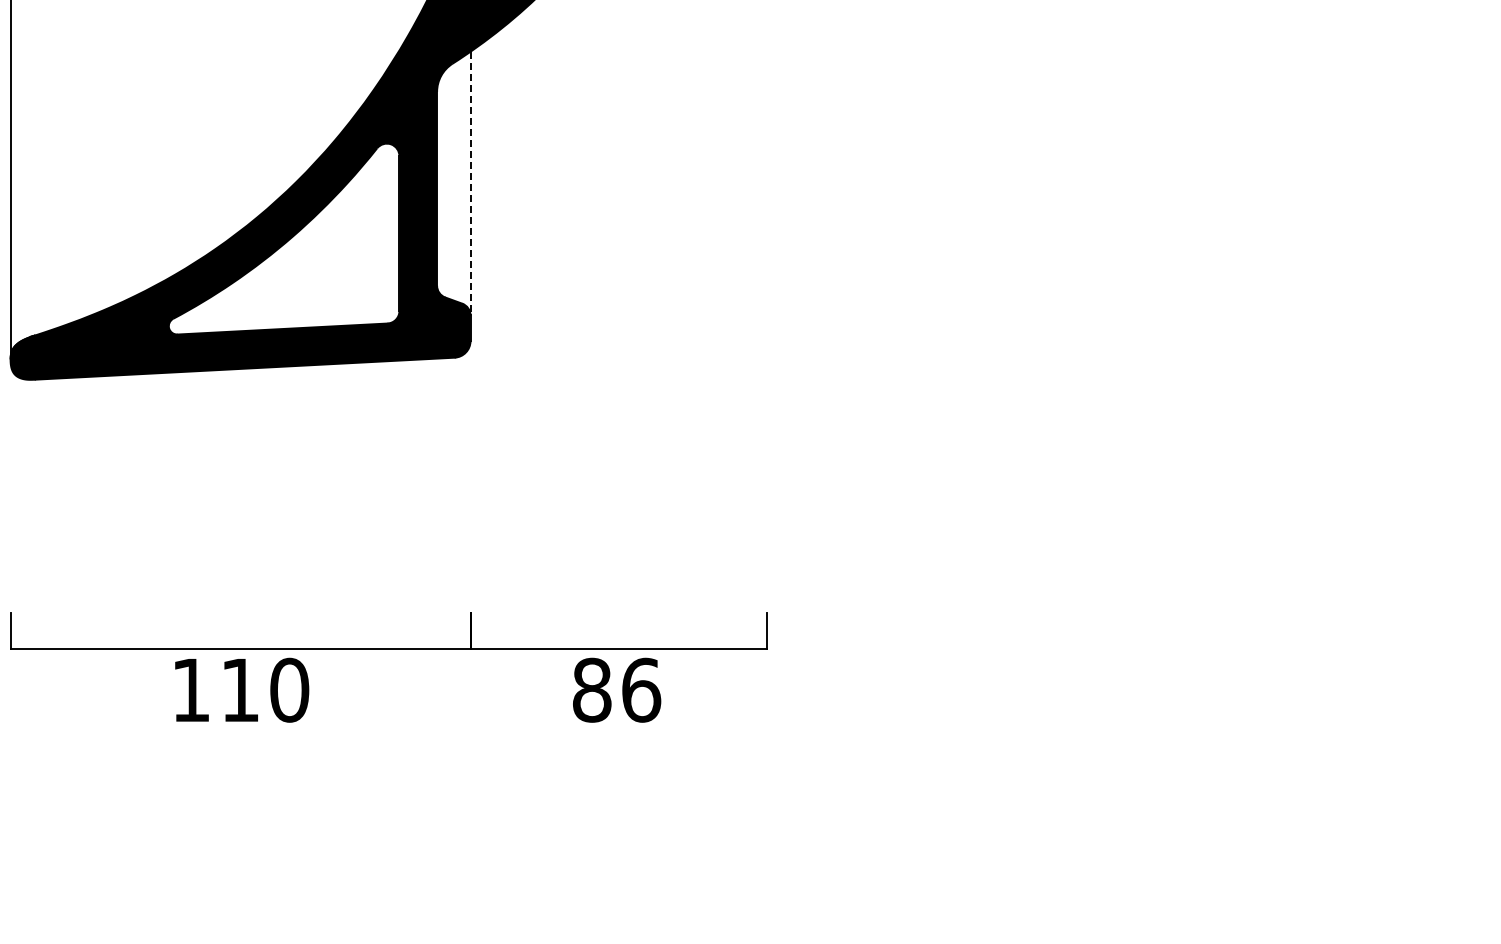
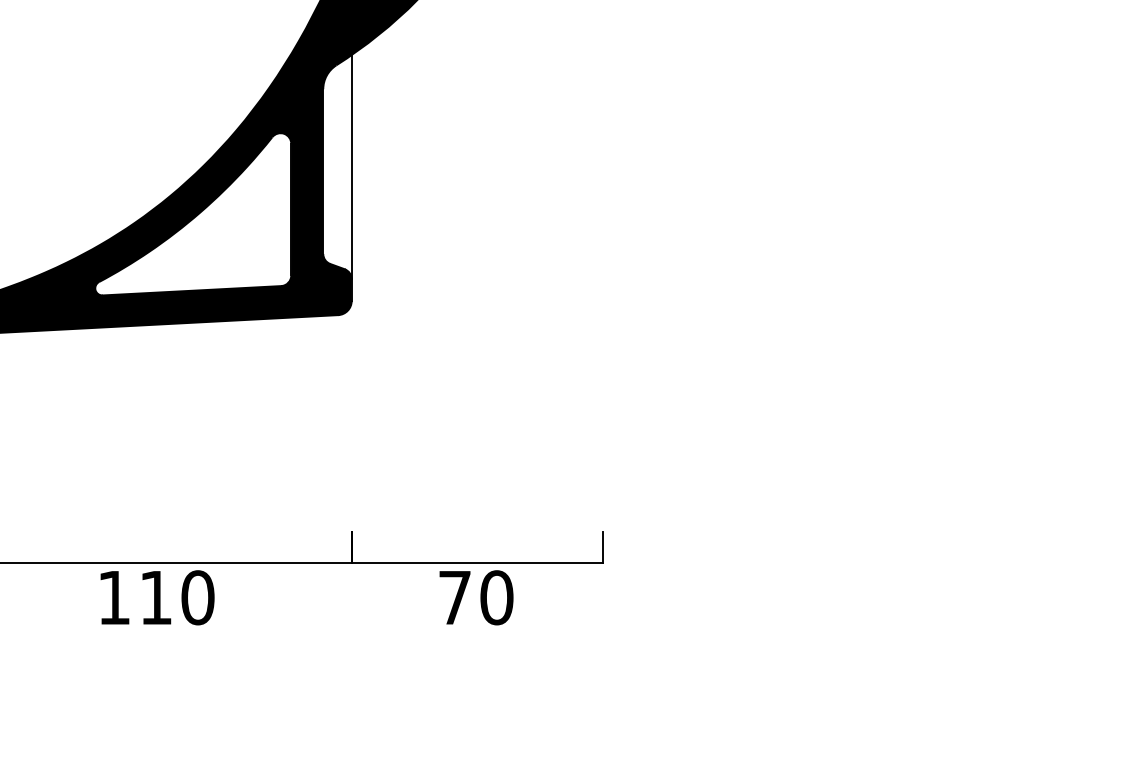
line: (470, 183) -> (351, 167), dashed -> solid
text: (617, 689) -> (476, 597), 86 -> 70

